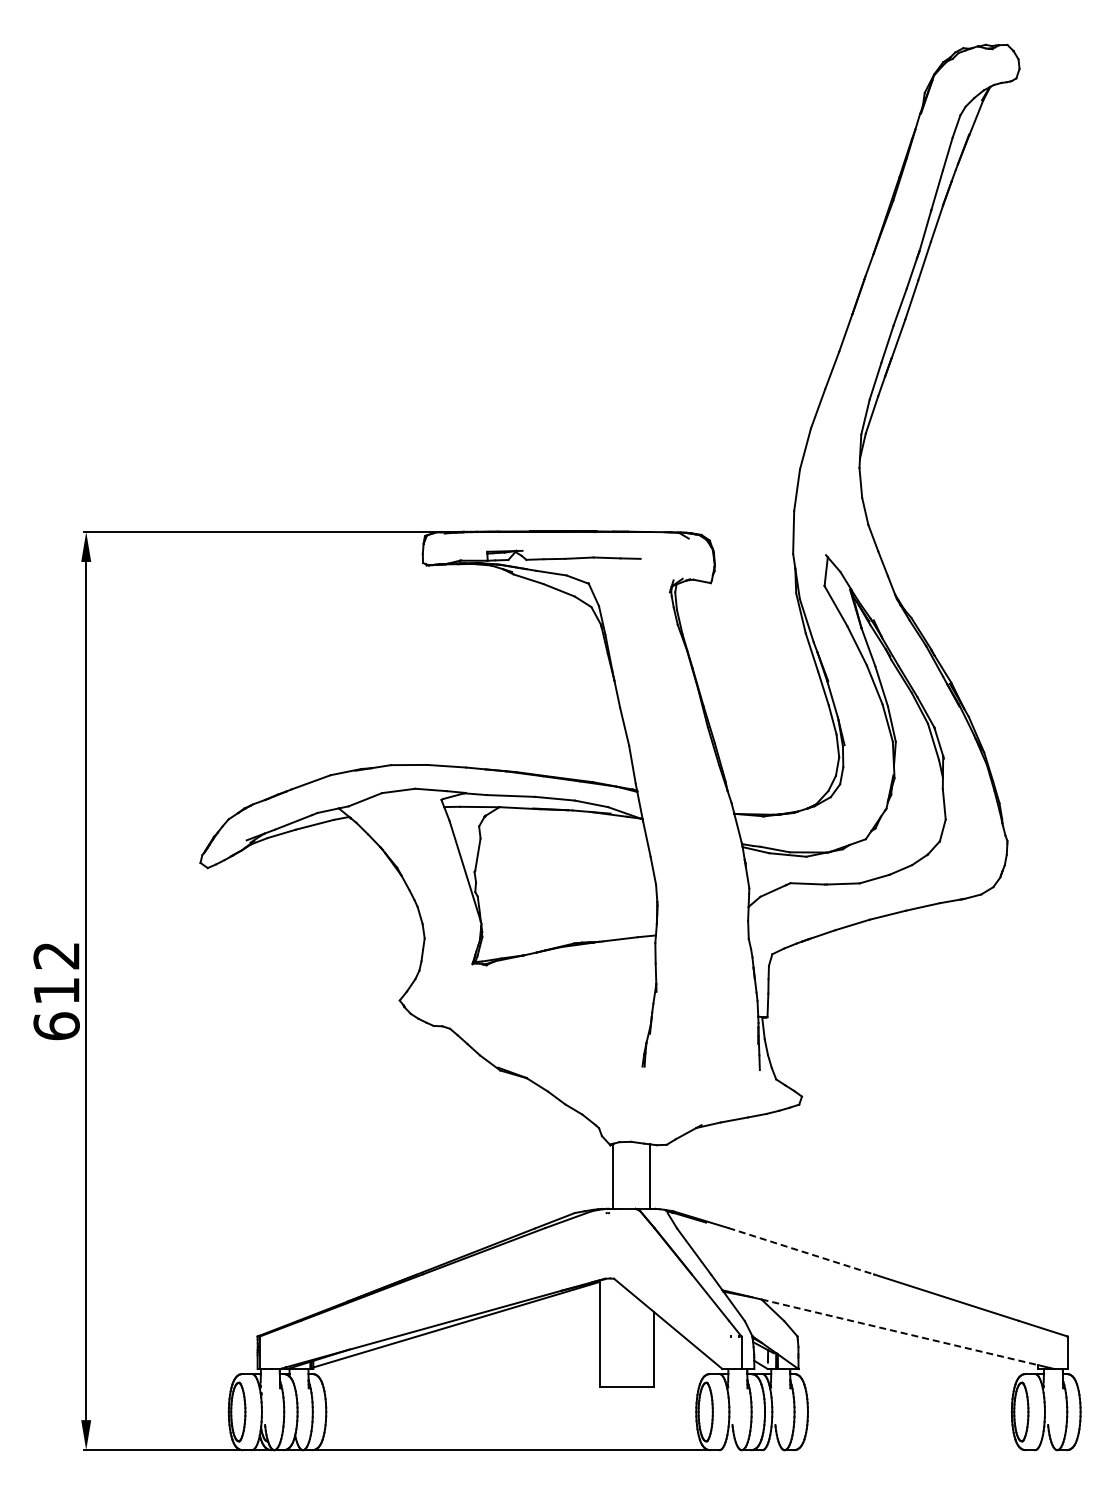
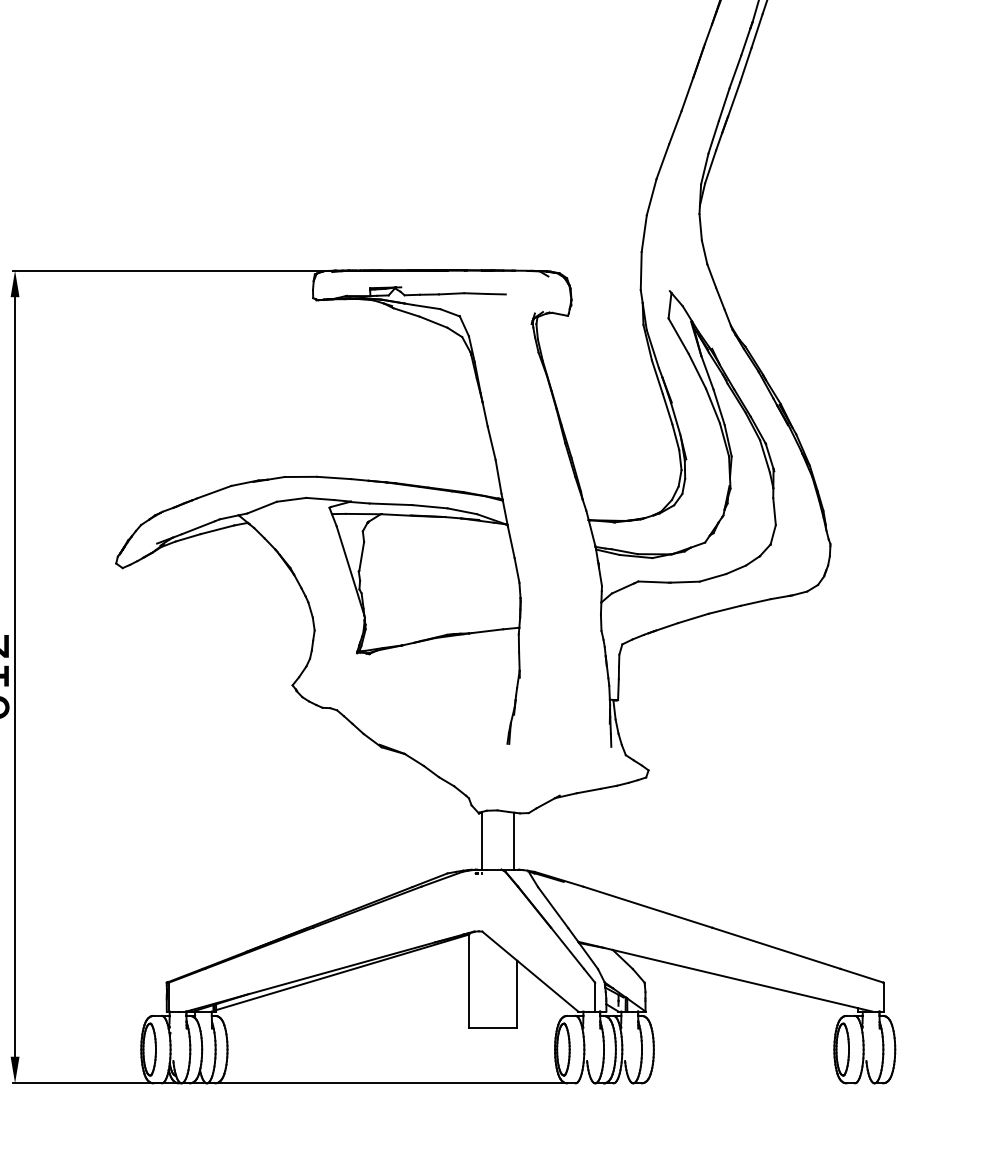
line: (801, 1251) -> (648, 907), dashed -> solid
line: (900, 1332) -> (735, 979), dashed -> solid

